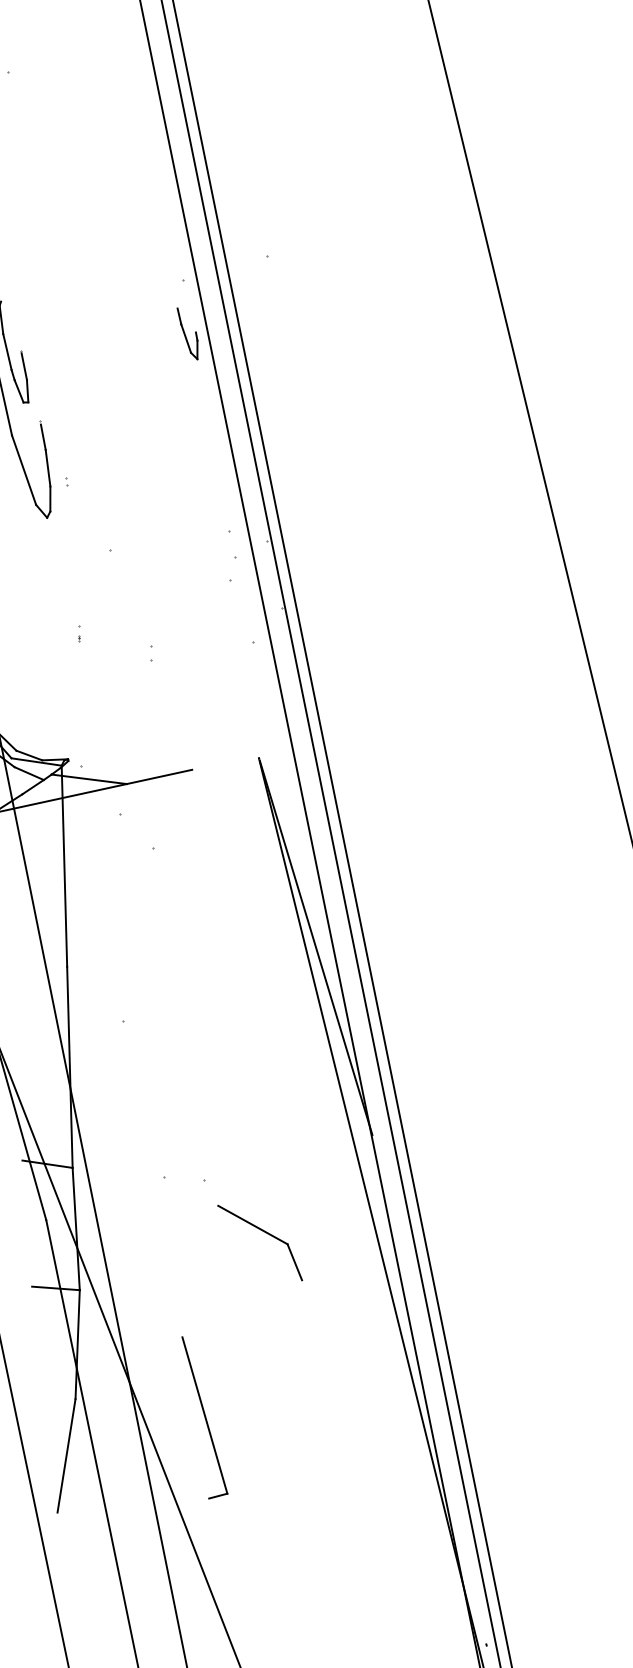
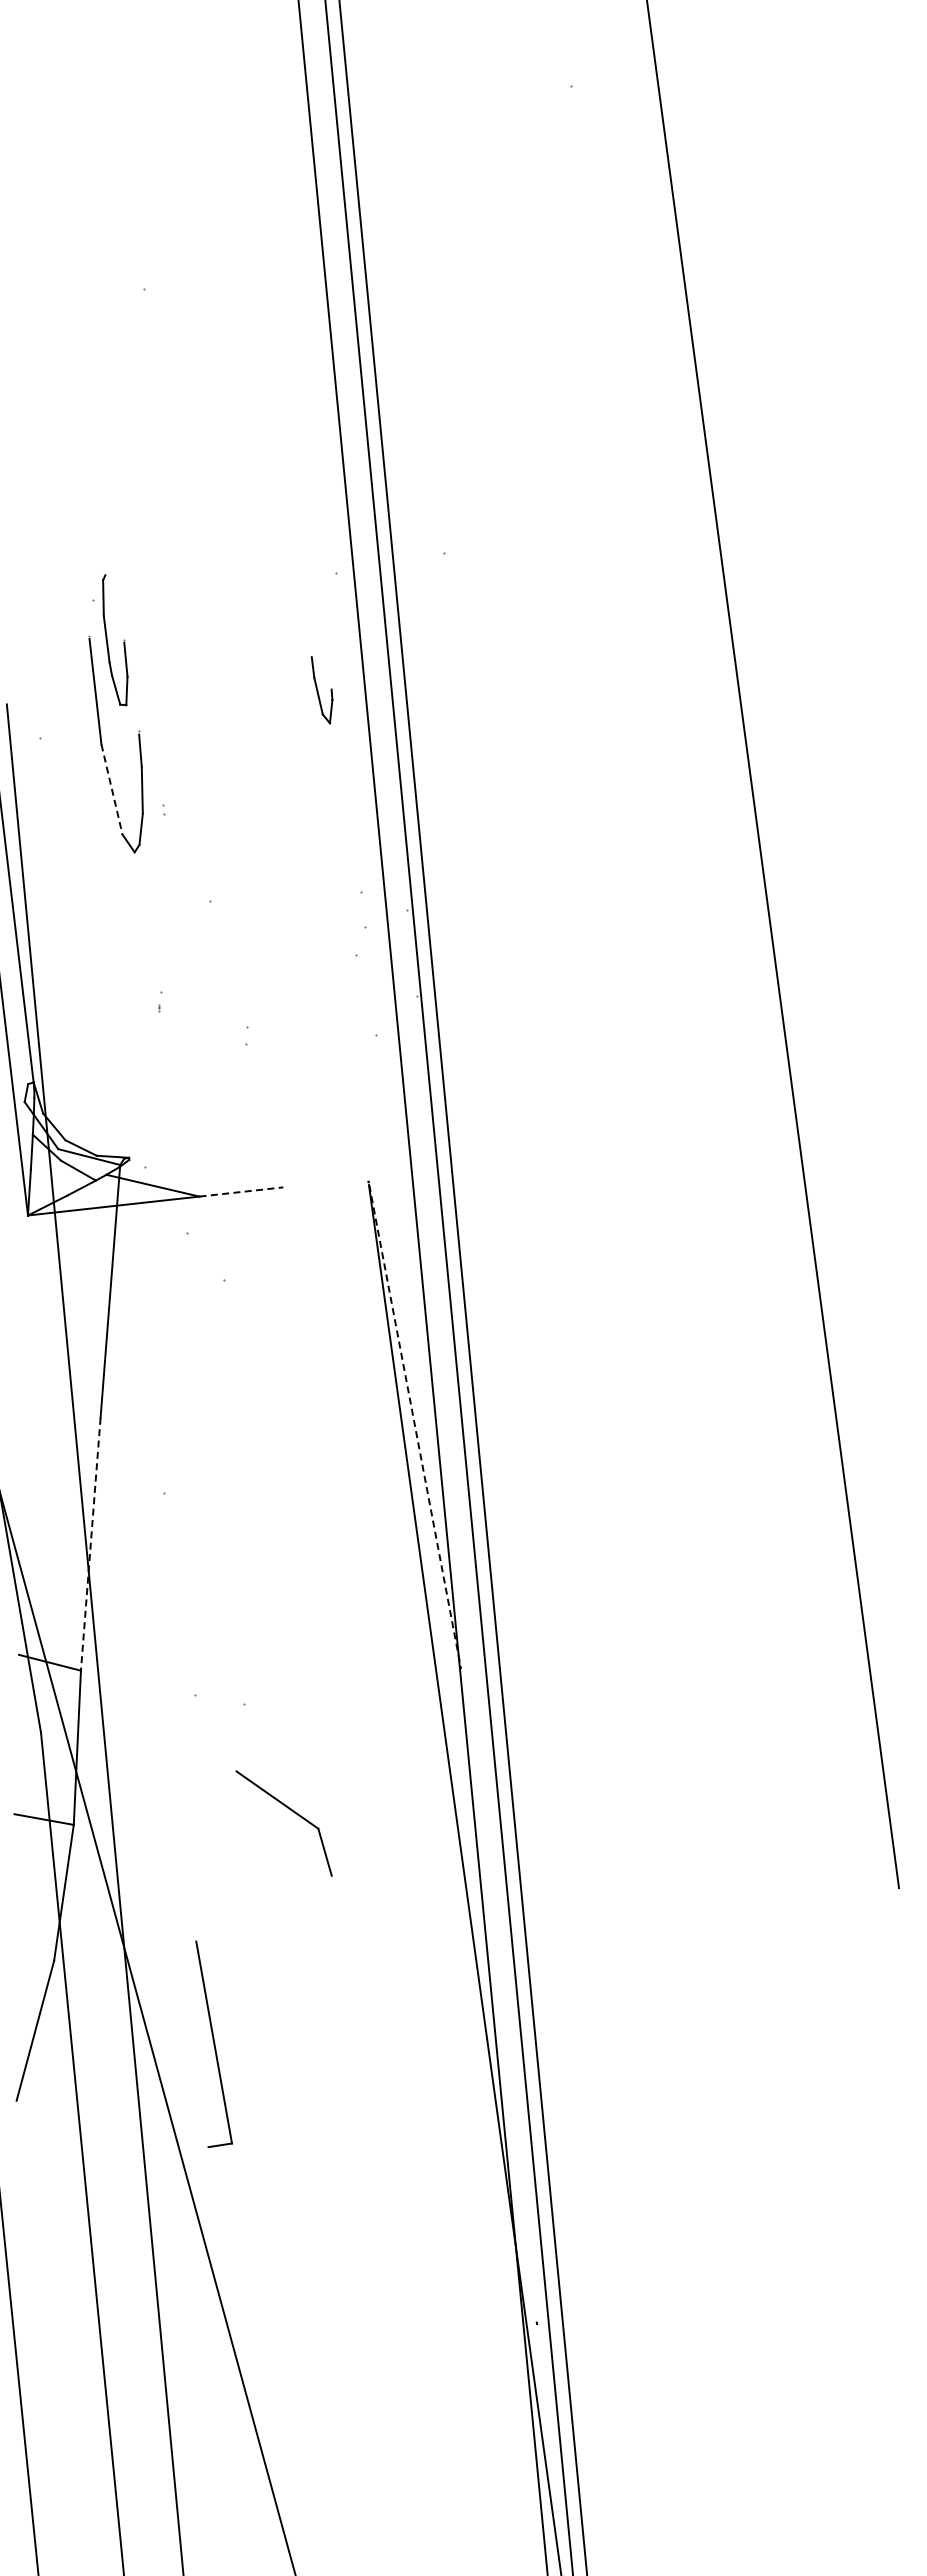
part: (188, 334) -> (321, 690), moved
line: (24, 470) -> (112, 790), solid -> dashed
line: (159, 776) -> (241, 1191), solid -> dashed
line: (316, 948) -> (415, 1427), solid -> dashed
line: (69, 1067) -> (90, 1544), solid -> dashed
part: (264, 1232) -> (291, 1811), moved
part: (204, 1417) -> (213, 2044), moved

